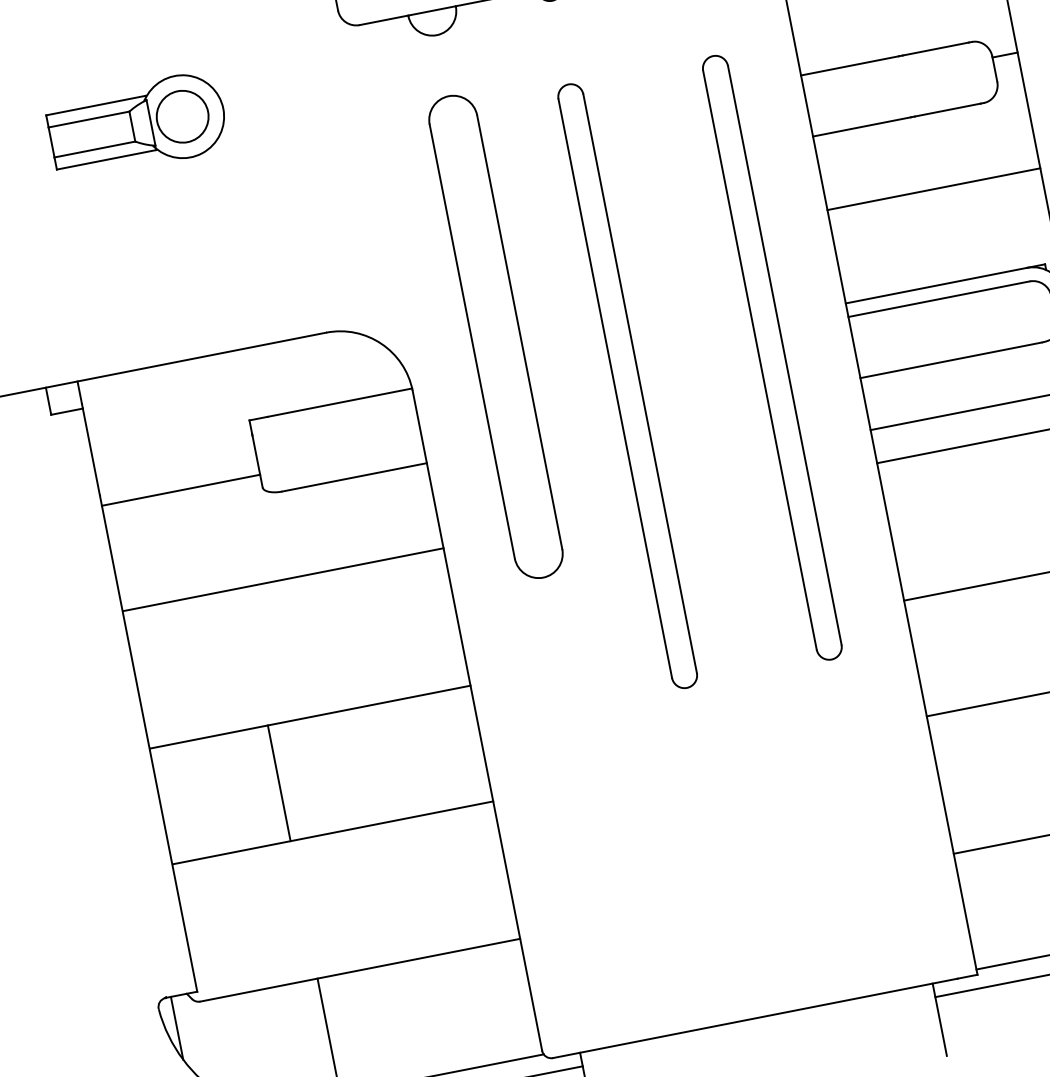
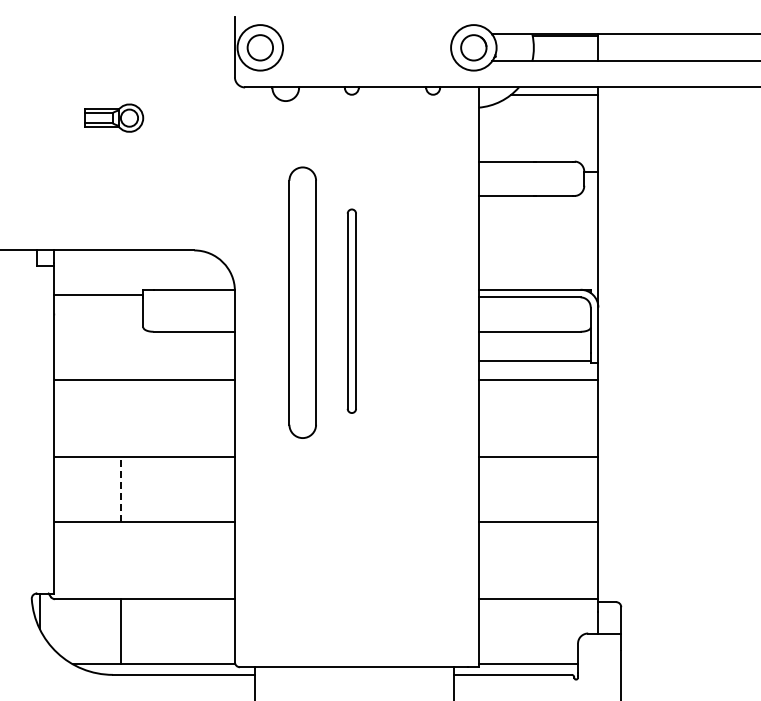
part: (137, 124) -> (114, 117), size x0.6
line: (933, 189) -> (538, 237), removed
part: (495, 336) -> (302, 302), moved
part: (770, 356) -> (432, 310), removed
part: (626, 384) -> (351, 310), size x0.6
line: (180, 490) -> (98, 295), moved
line: (280, 783) -> (121, 489), solid -> dashed

